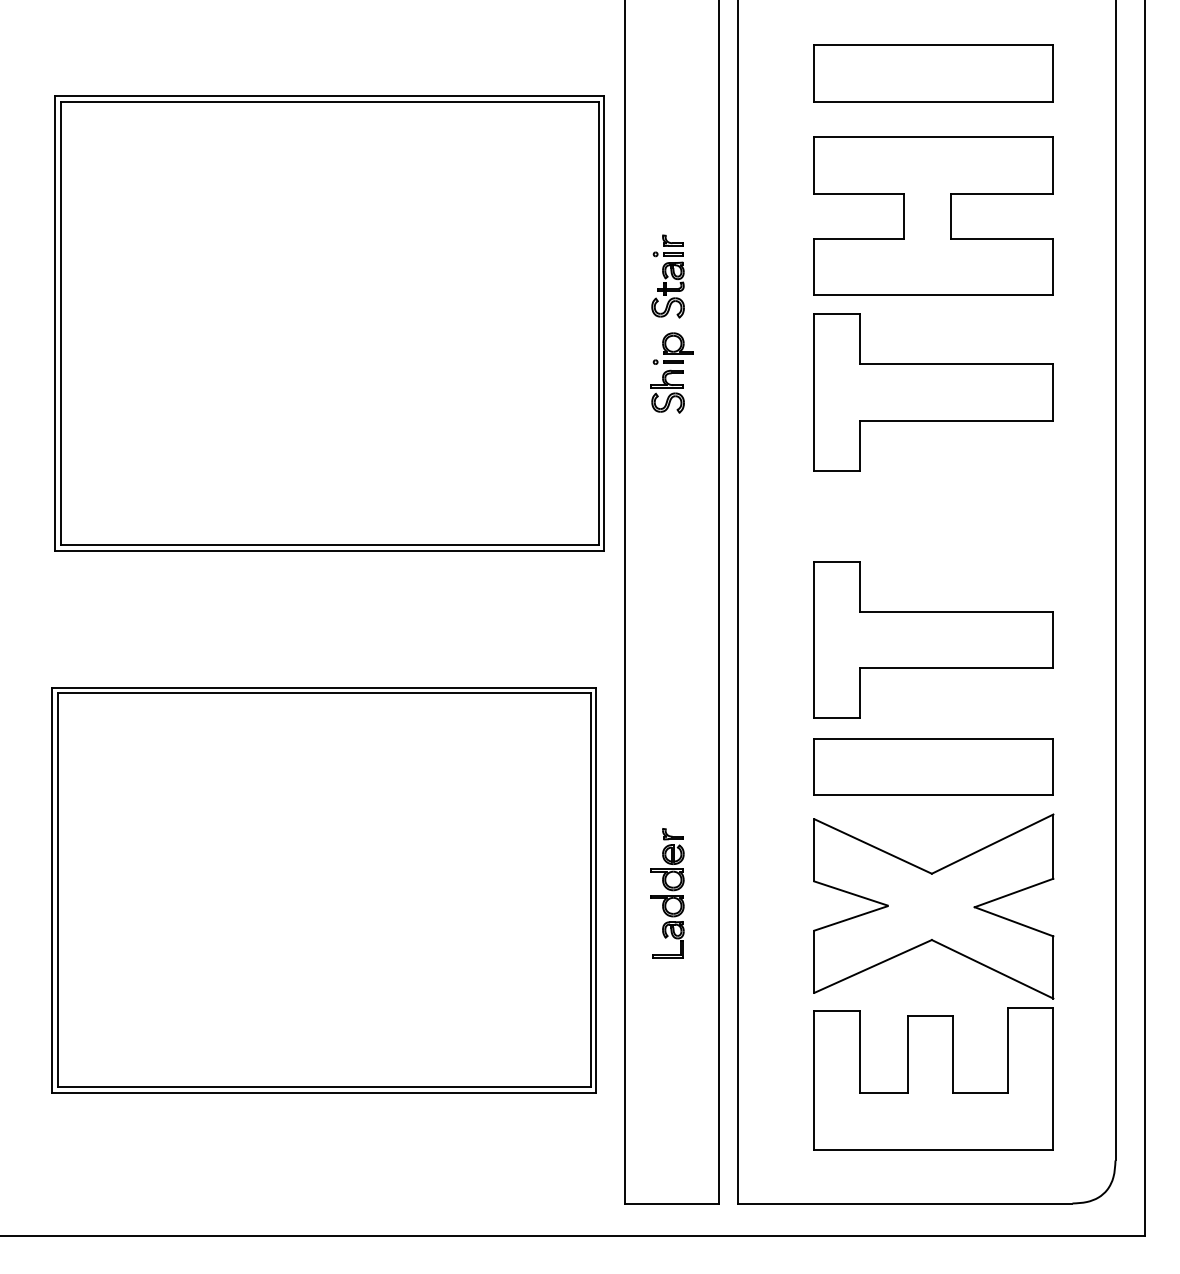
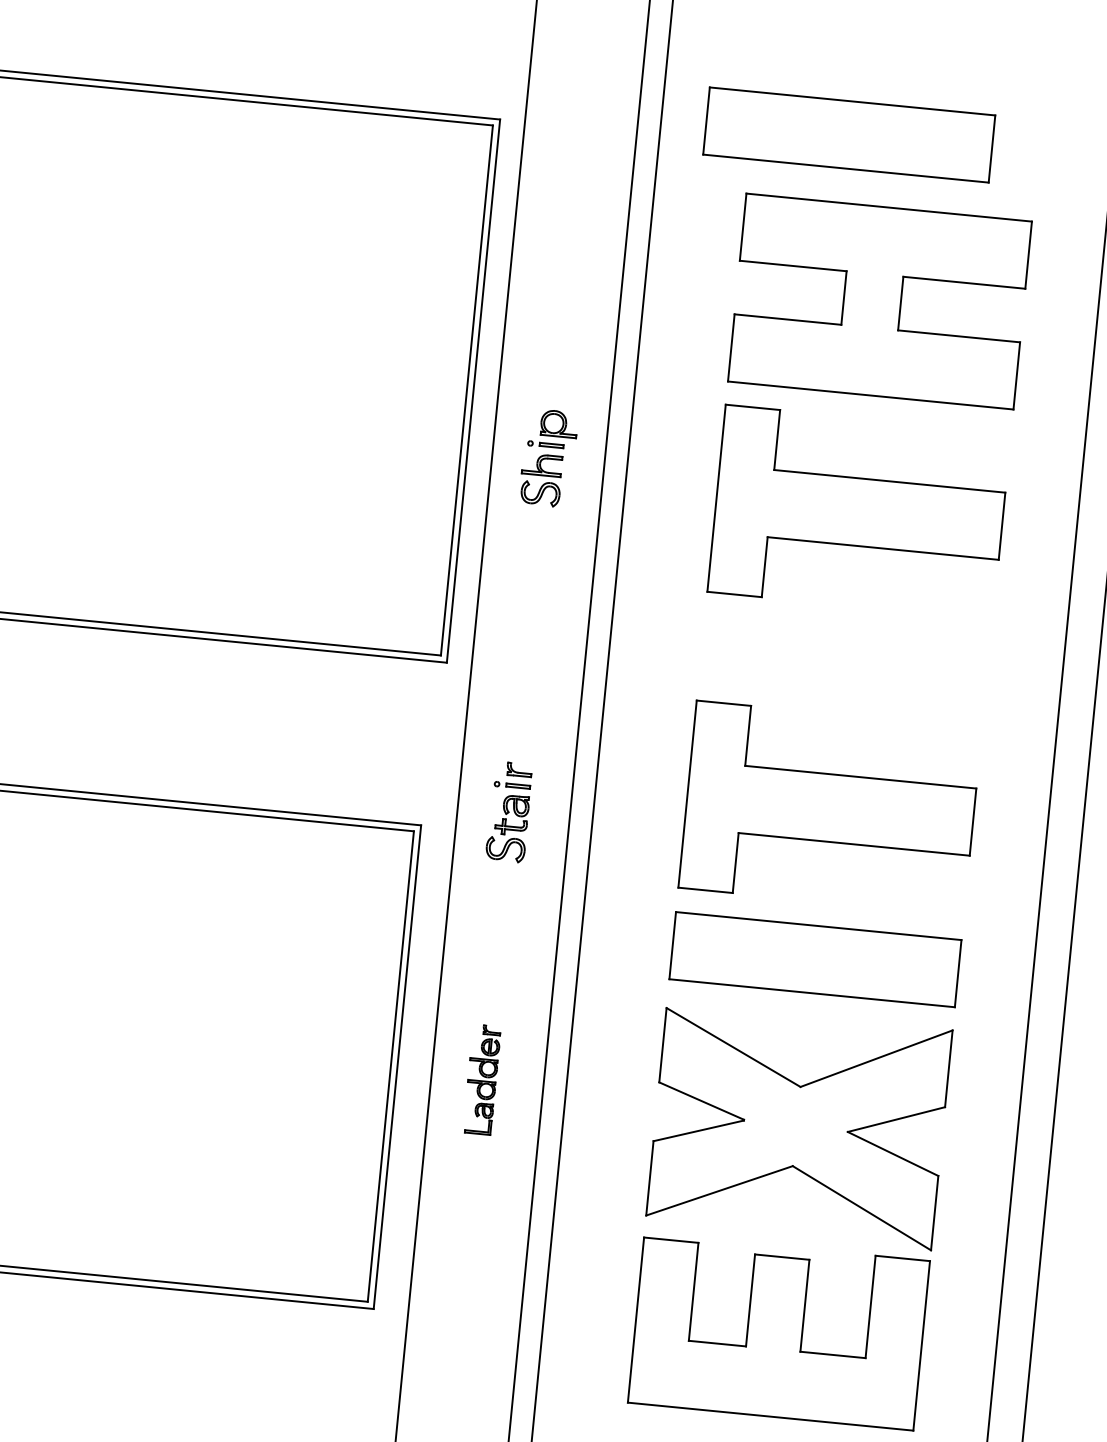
part: (933, 73) -> (848, 134), moved
part: (667, 276) -> (508, 811), moved
part: (667, 893) -> (482, 1079), size x0.7

